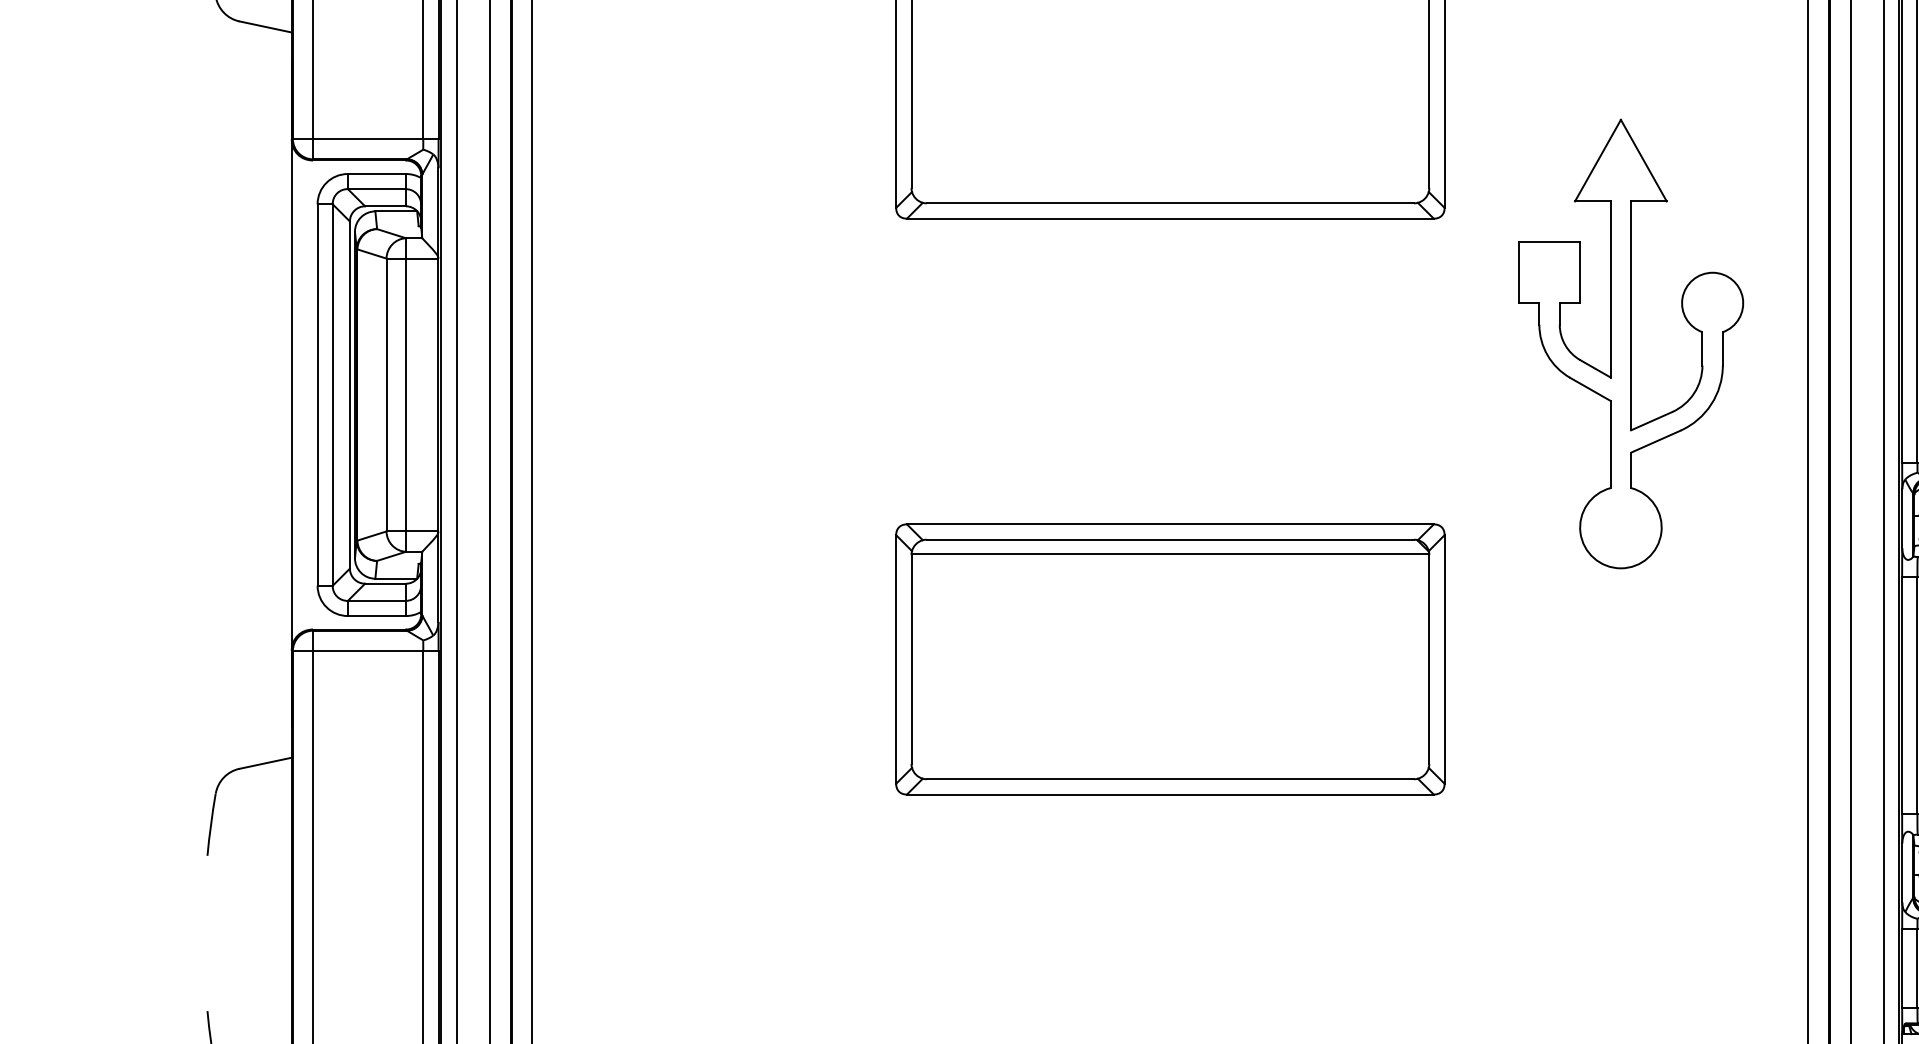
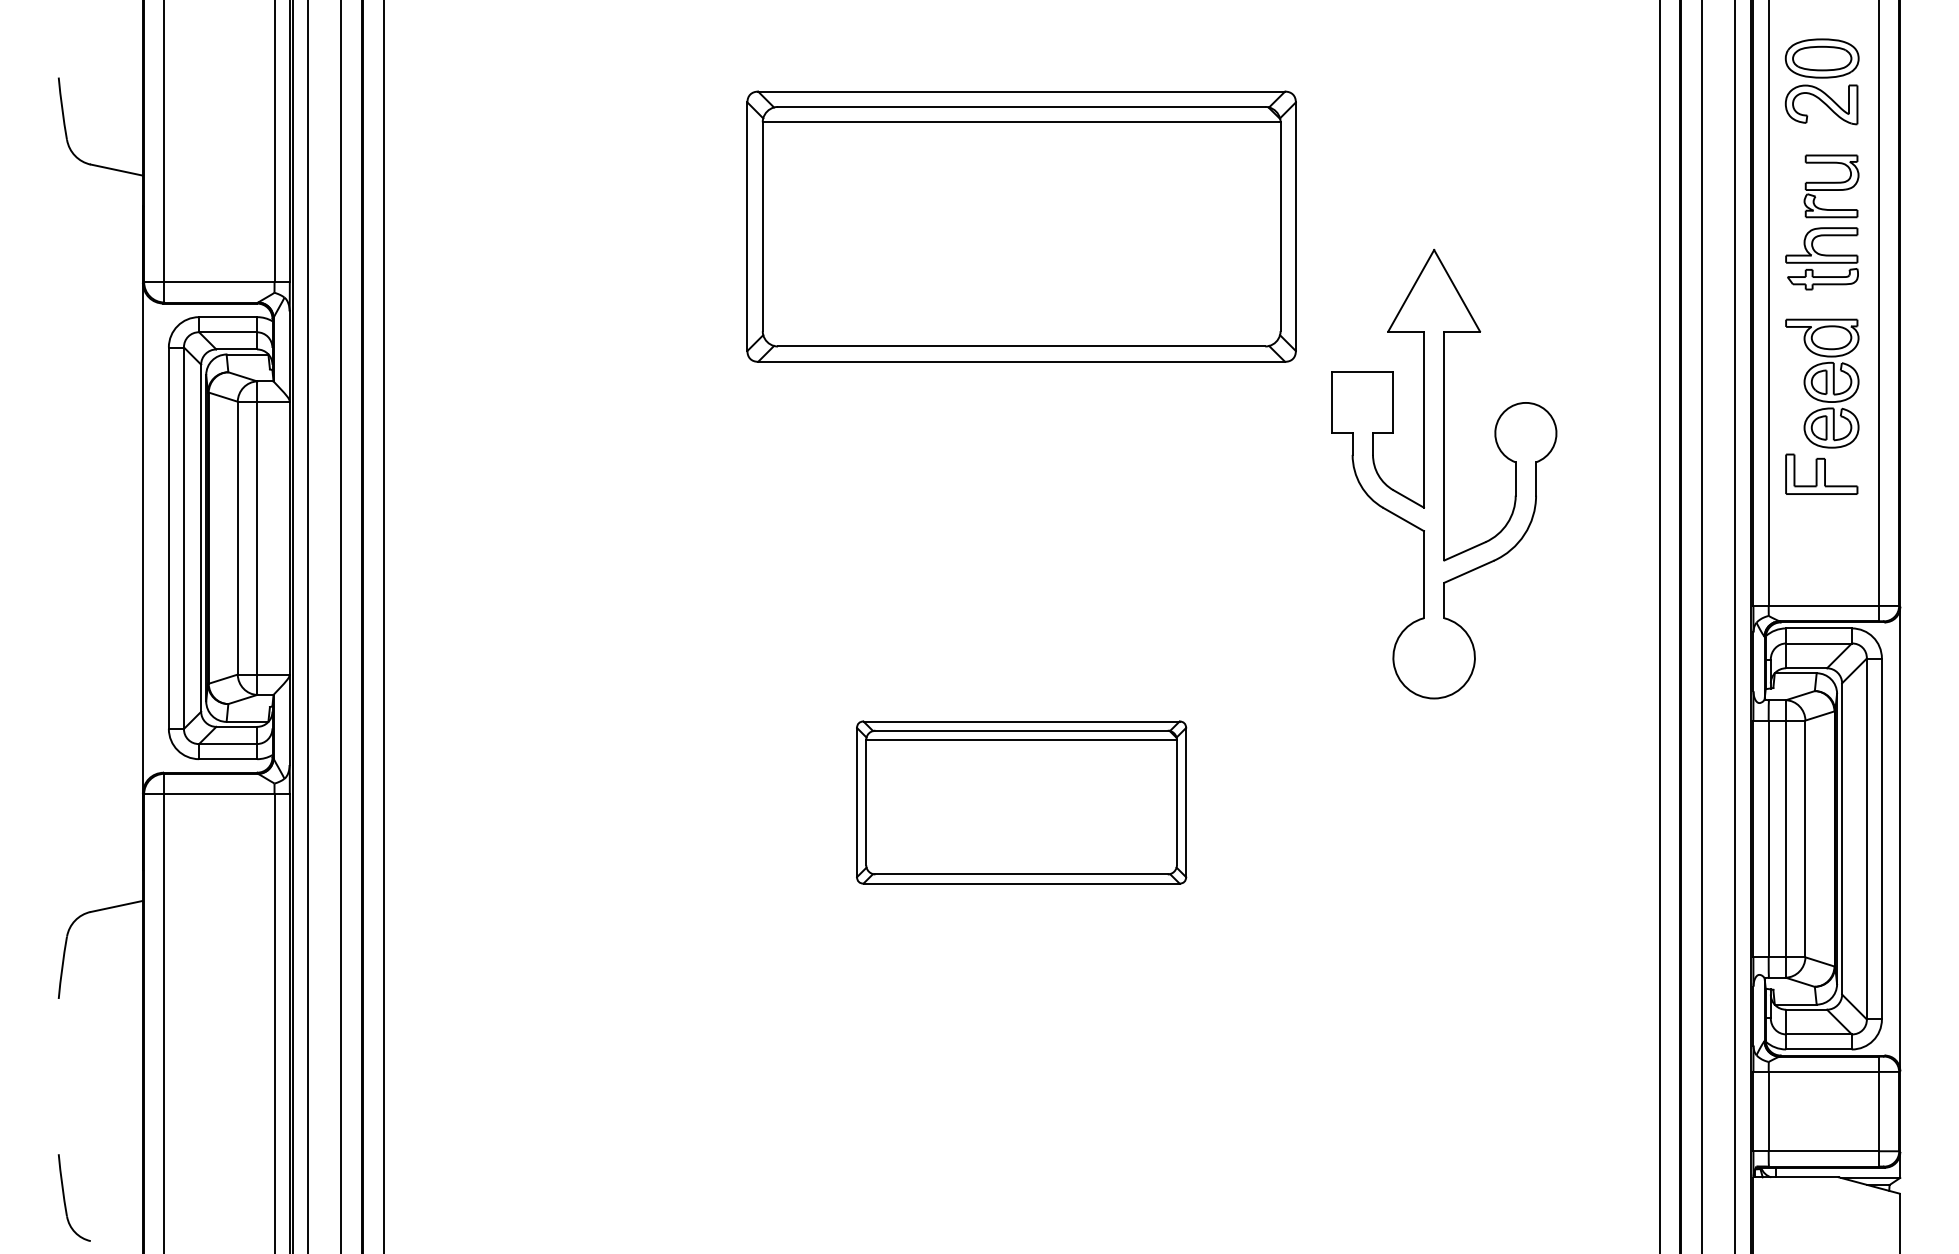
part: (1631, 343) -> (1444, 473), moved
part: (1170, 659) -> (1021, 802), size x0.6

